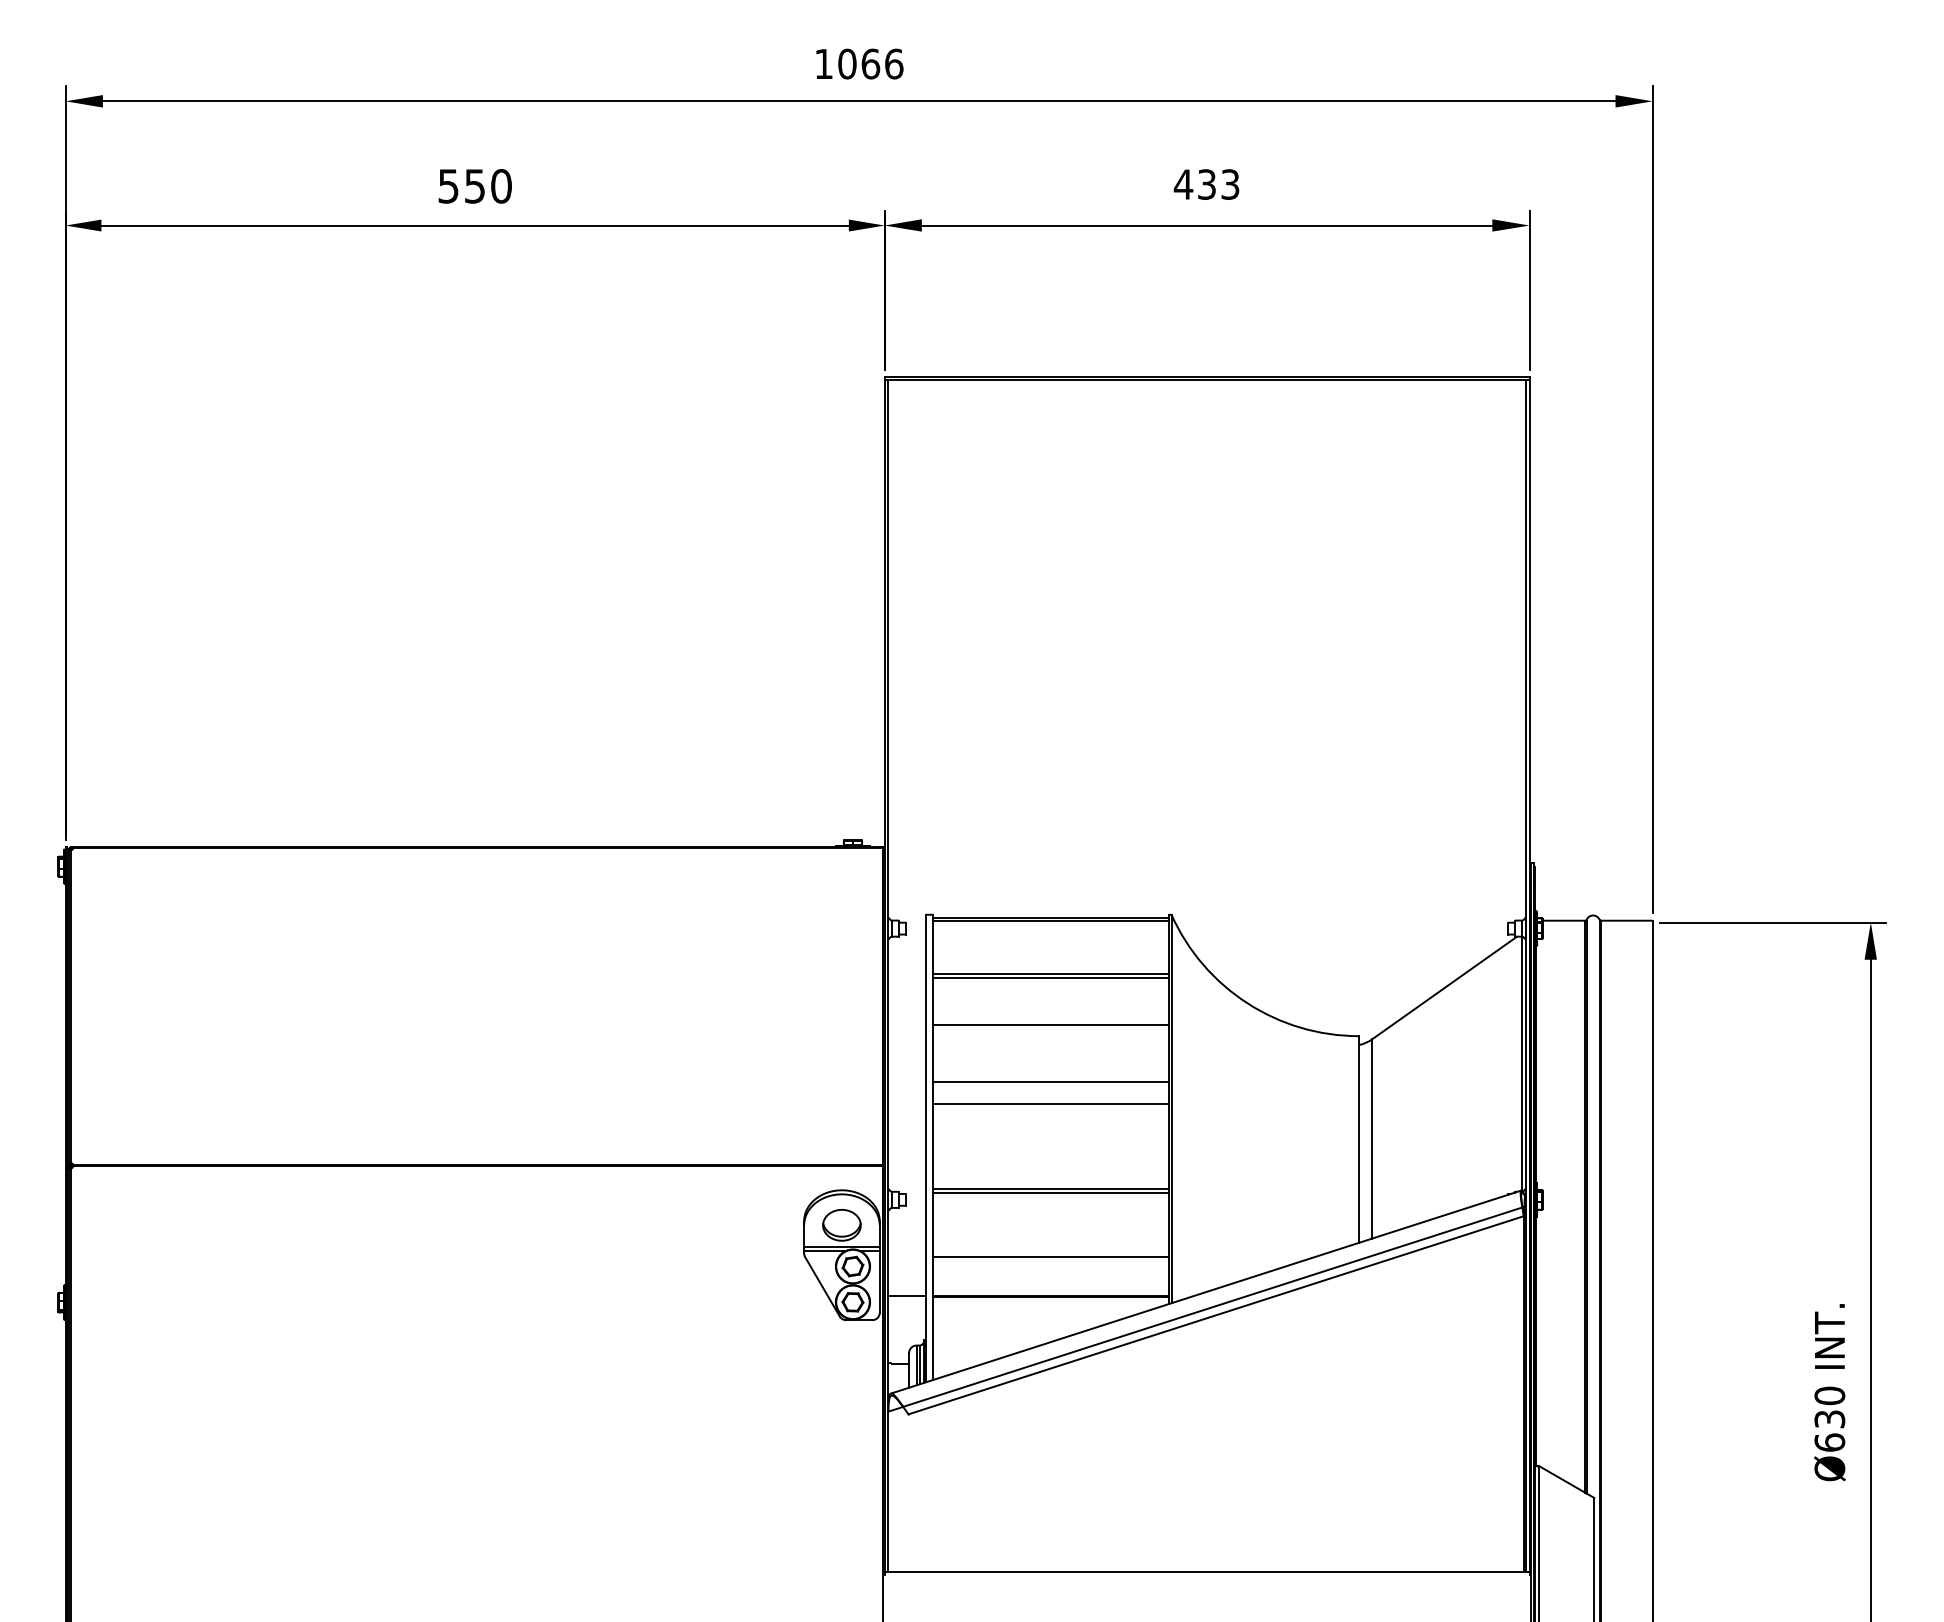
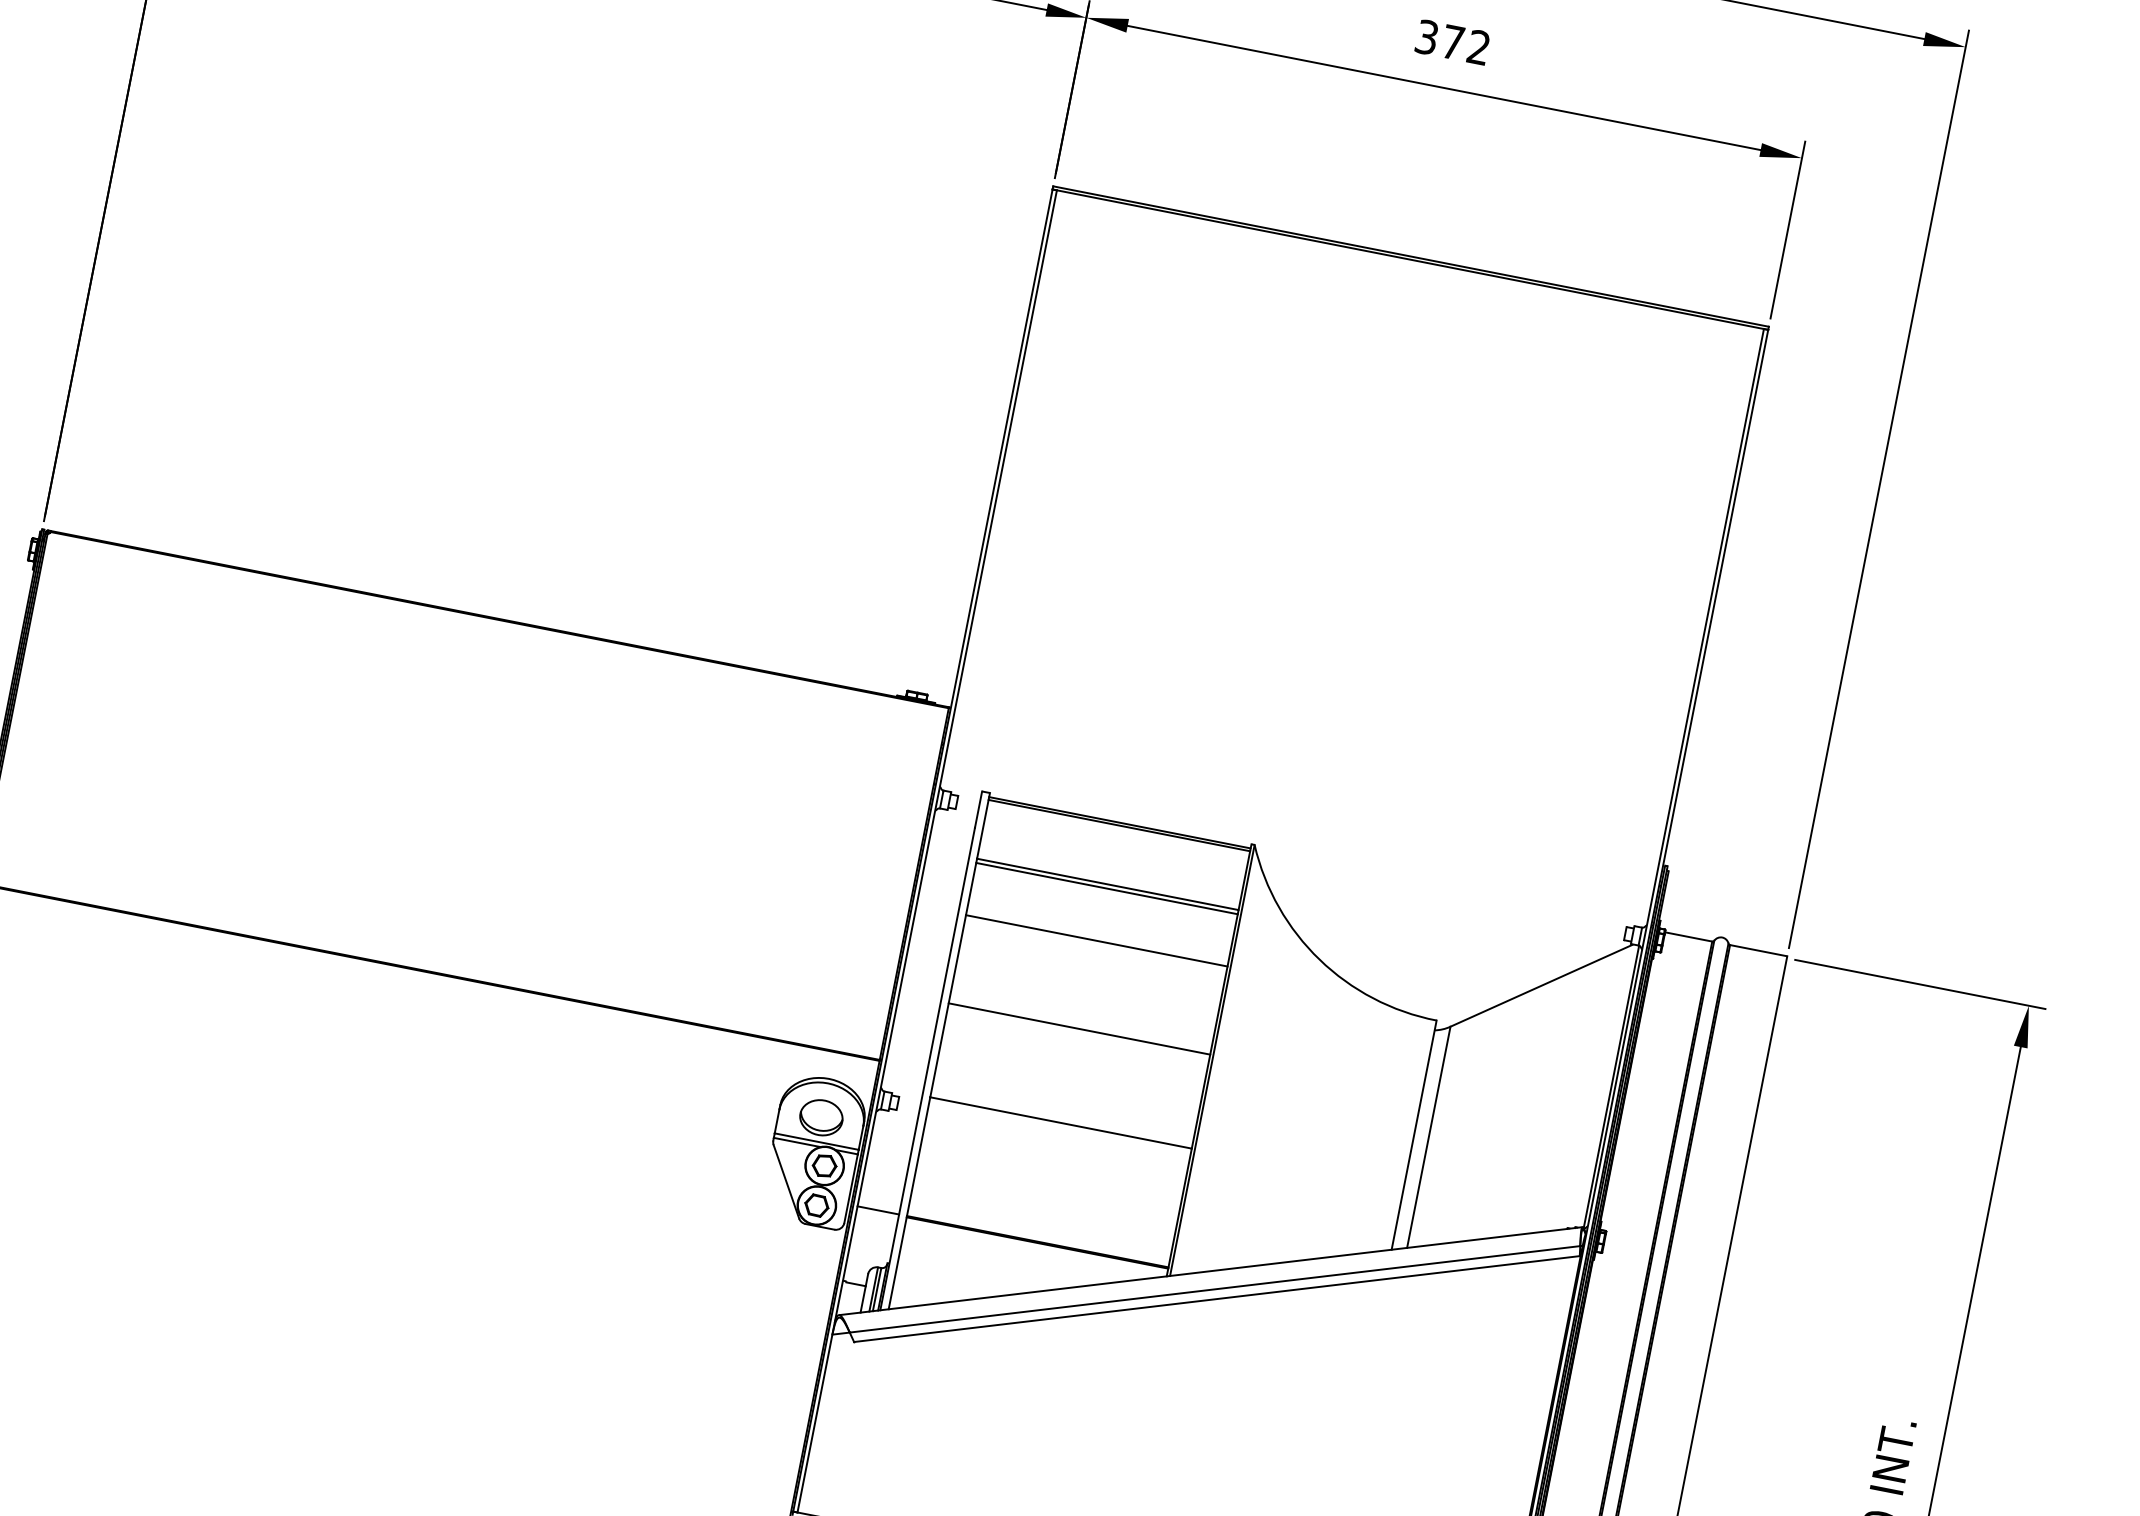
text: (1206, 184) -> (1452, 42), 433 -> 372
line: (1050, 1081) -> (1084, 1003), removed
line: (1050, 1192) -> (1059, 1126), removed
line: (1050, 1257) -> (1045, 1198), removed

